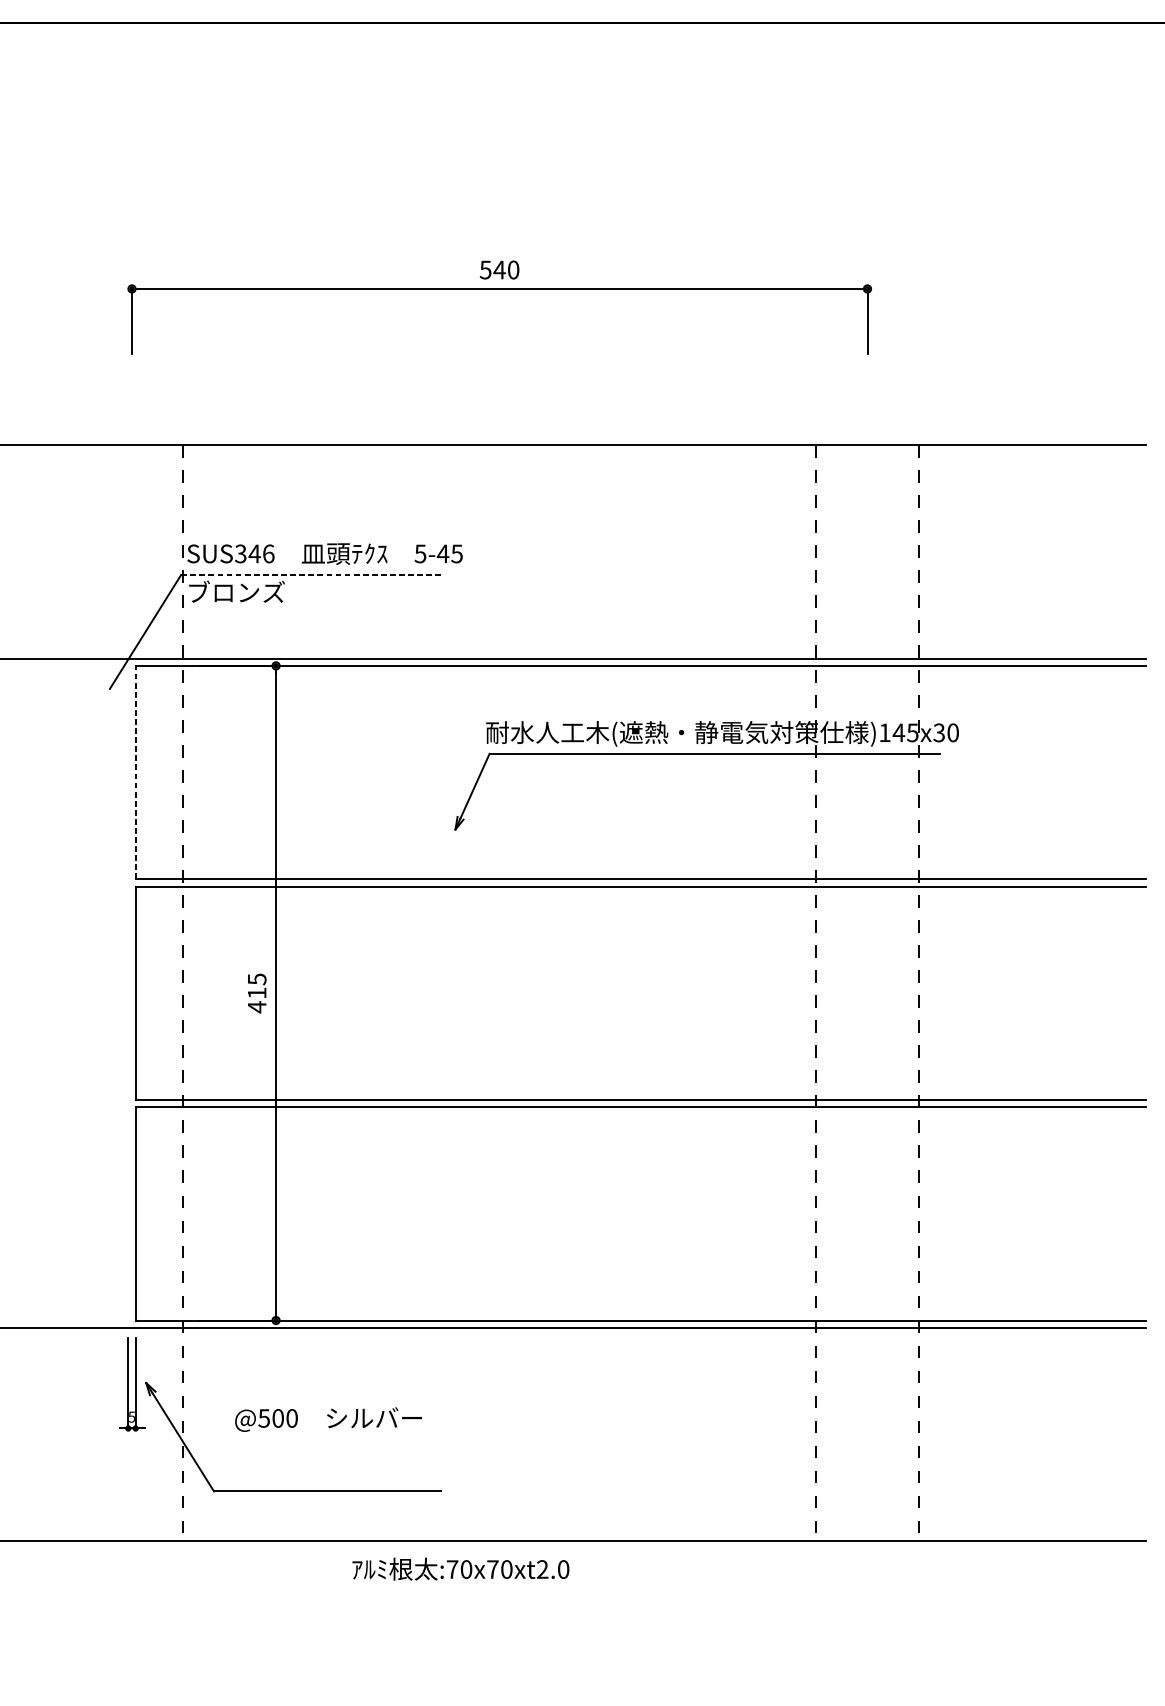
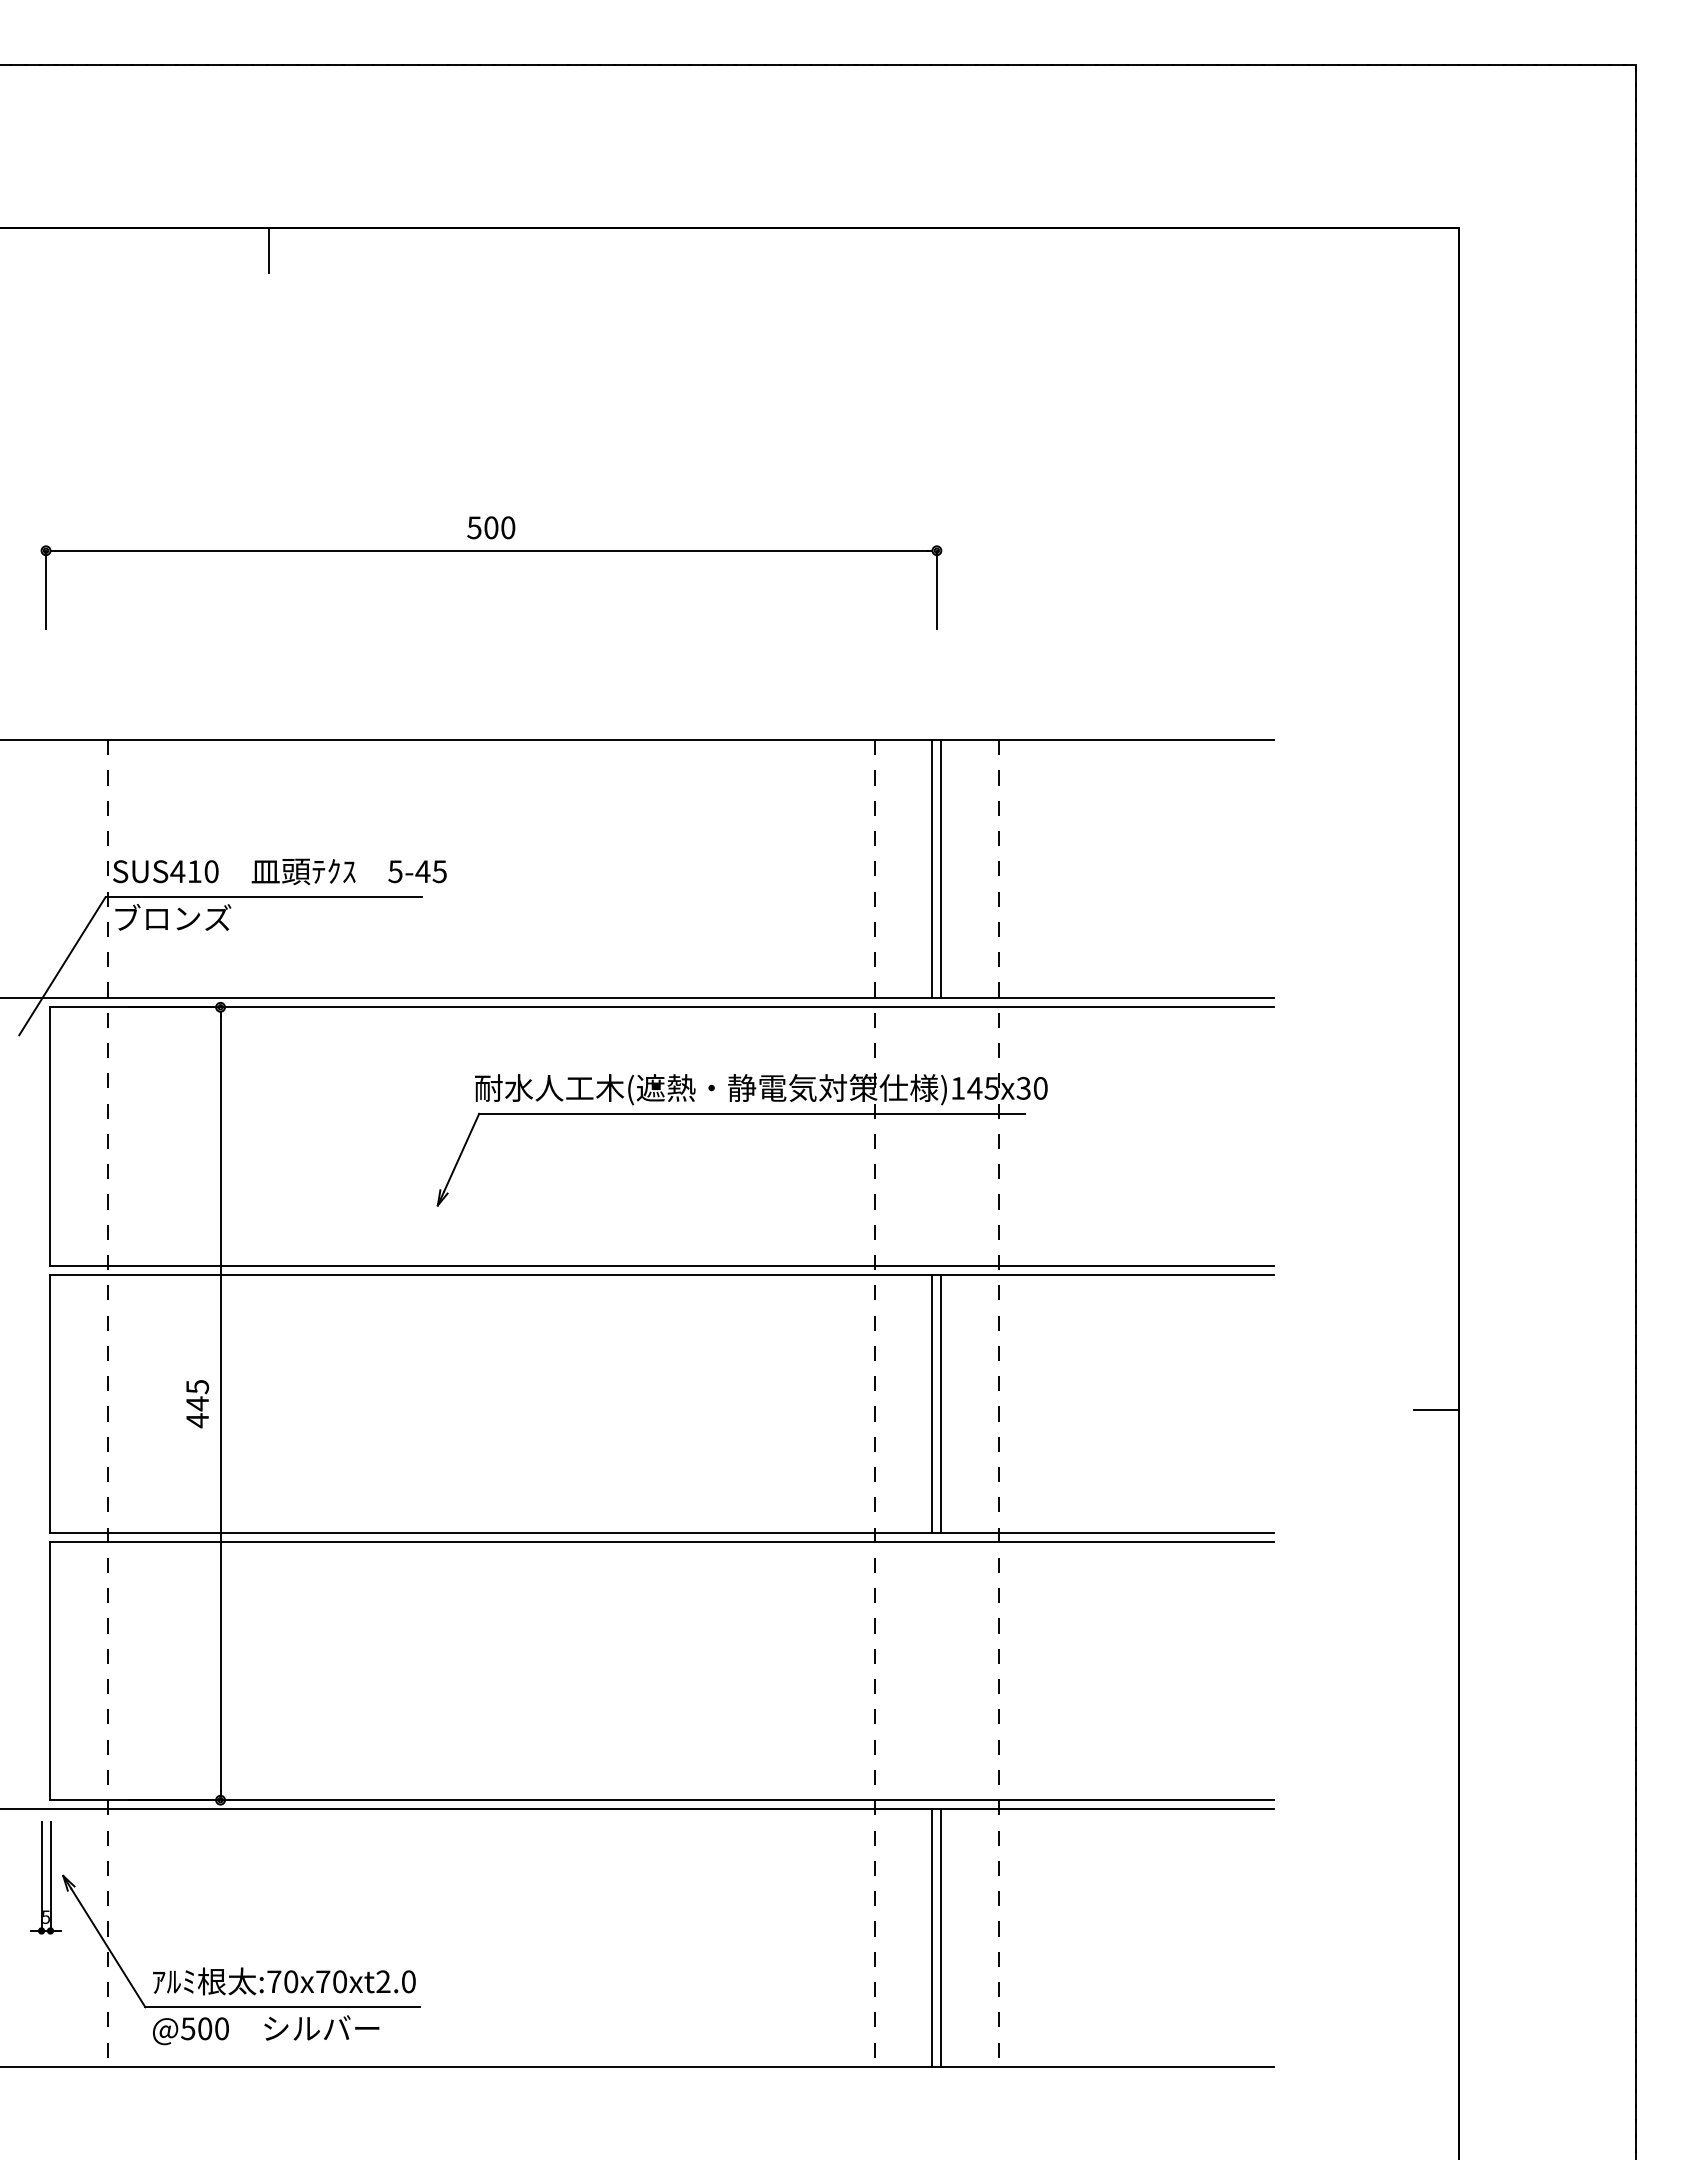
line: (316, 41) -> (269, 250), added
text: (498, 269) -> (490, 527), 540 -> 500
line: (863, 552) -> (932, 869), added
line: (871, 552) -> (941, 869), added
text: (254, 553) -> (194, 871), SUS346 -> SUS410
line: (312, 575) -> (264, 897), dashed -> solid
line: (135, 772) -> (50, 1136), dashed -> solid
text: (257, 993) -> (197, 1403), 415 -> 445
line: (863, 993) -> (932, 1403), added
line: (871, 993) -> (941, 1403), added
text: (328, 1419) -> (266, 2030), moved
line: (863, 1434) -> (932, 1938), added
line: (871, 1434) -> (941, 1938), added
text: (460, 1569) -> (284, 1981), moved

